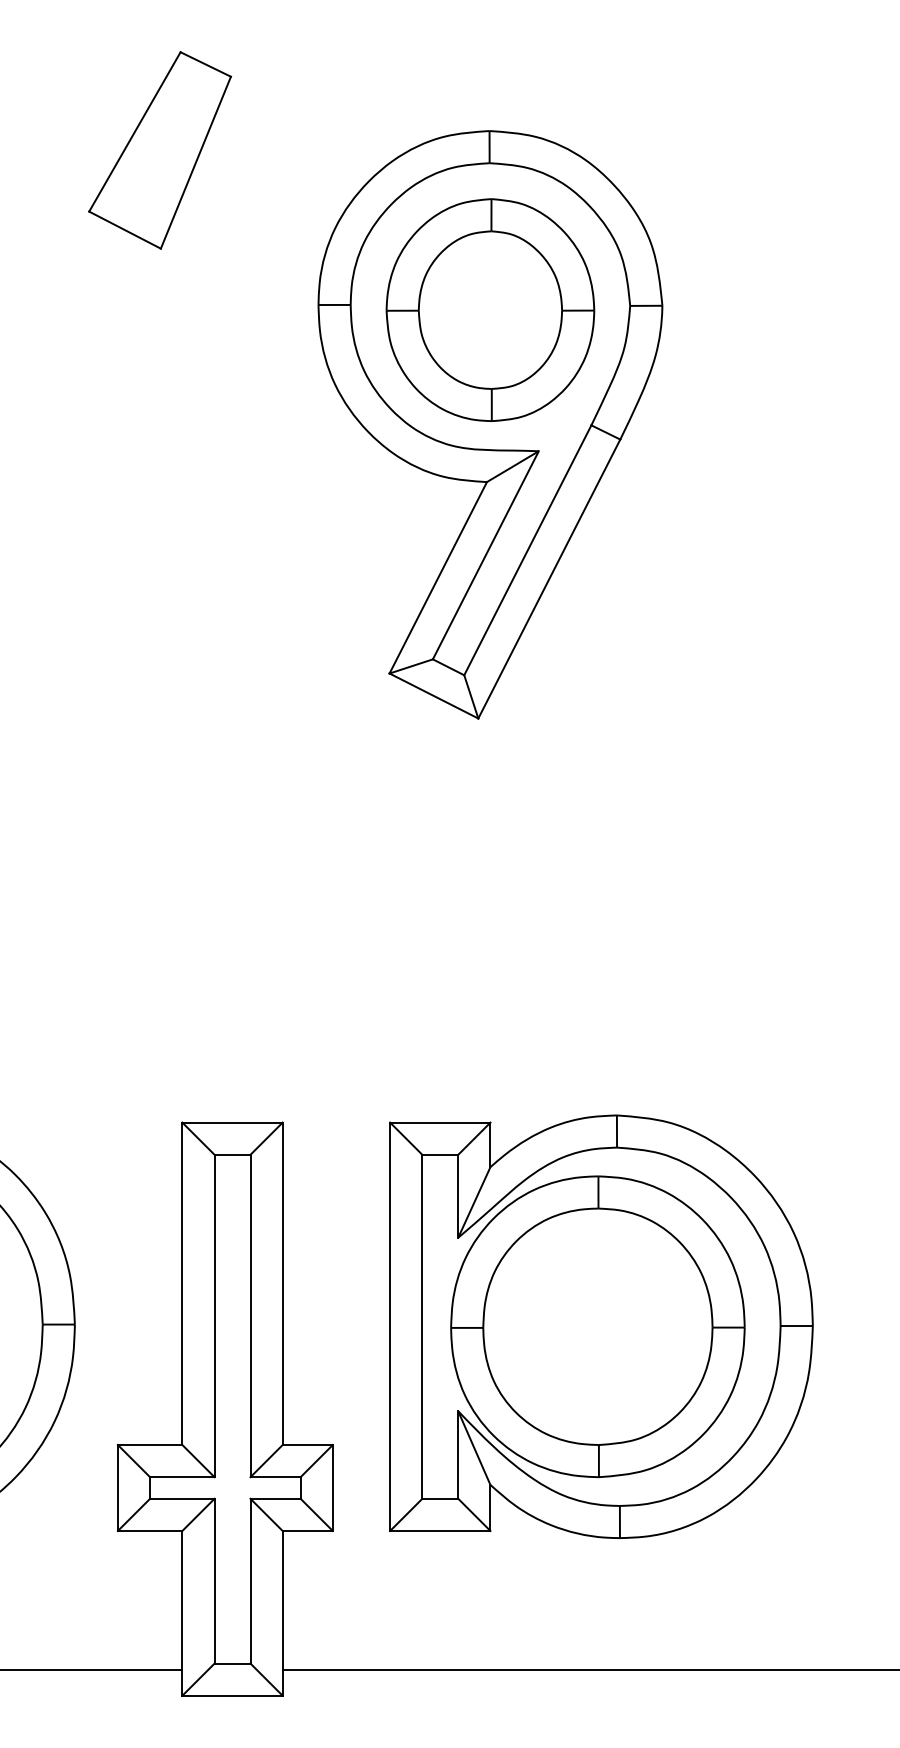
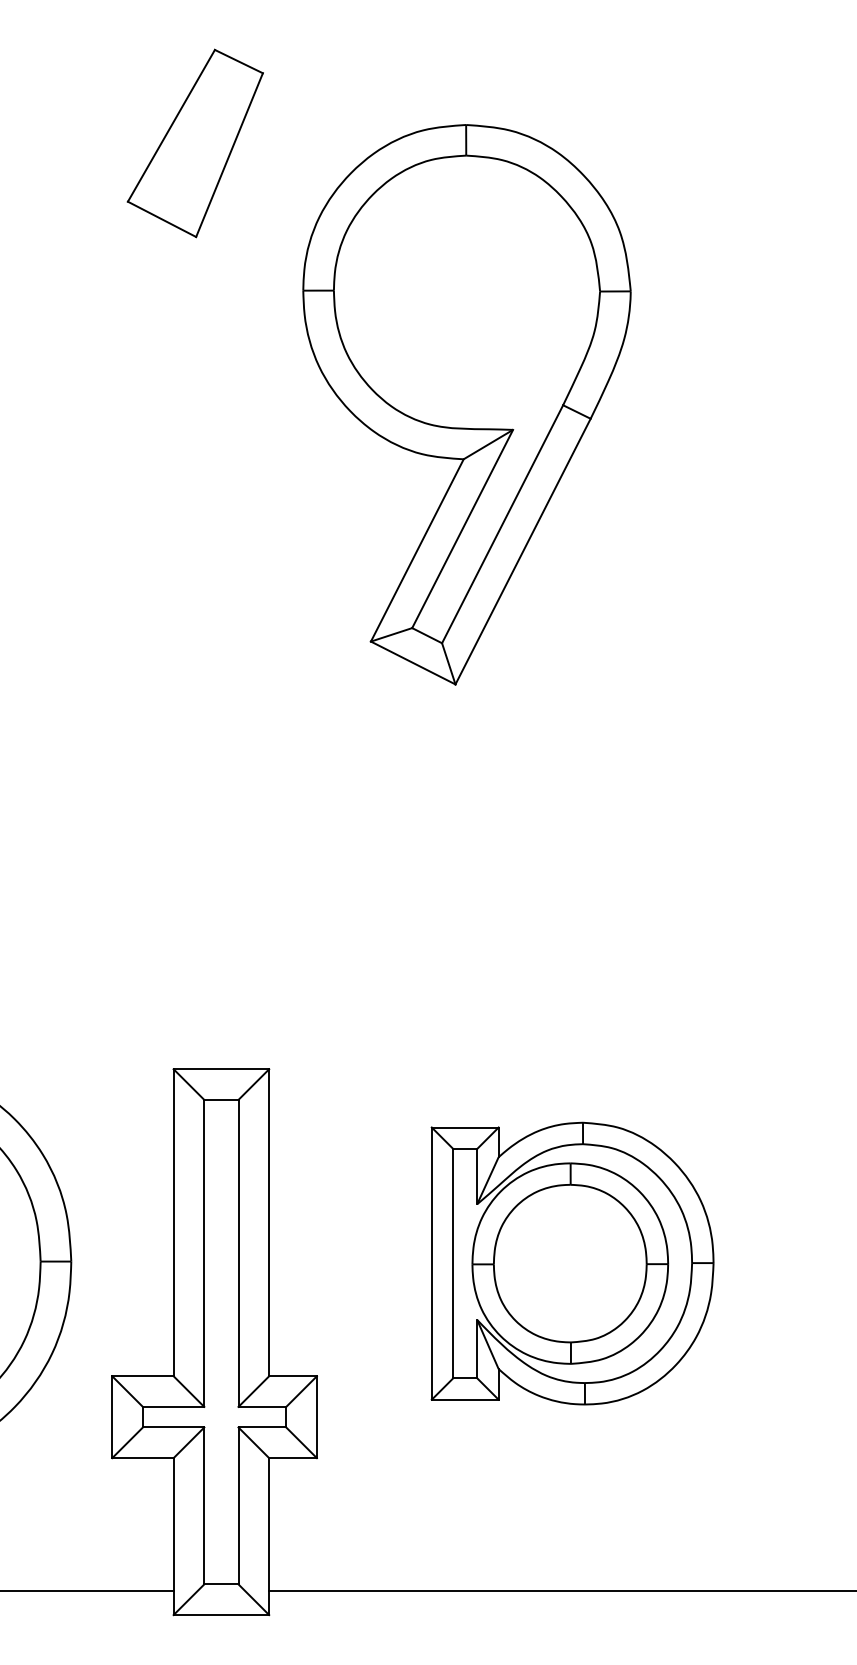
part: (159, 150) -> (194, 143), moved
part: (489, 310) -> (466, 295), removed
part: (601, 1326) -> (572, 1263), size x0.7

